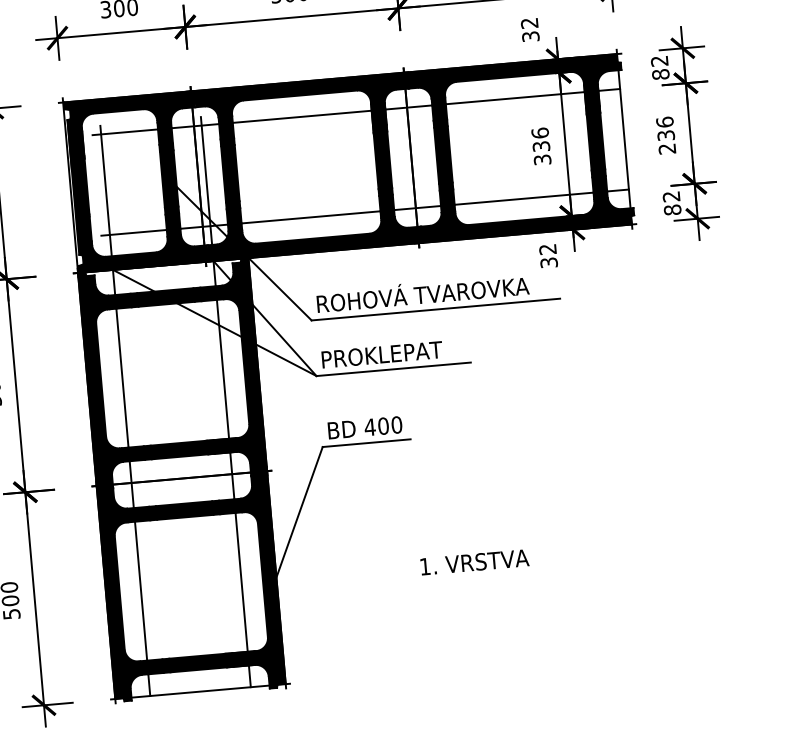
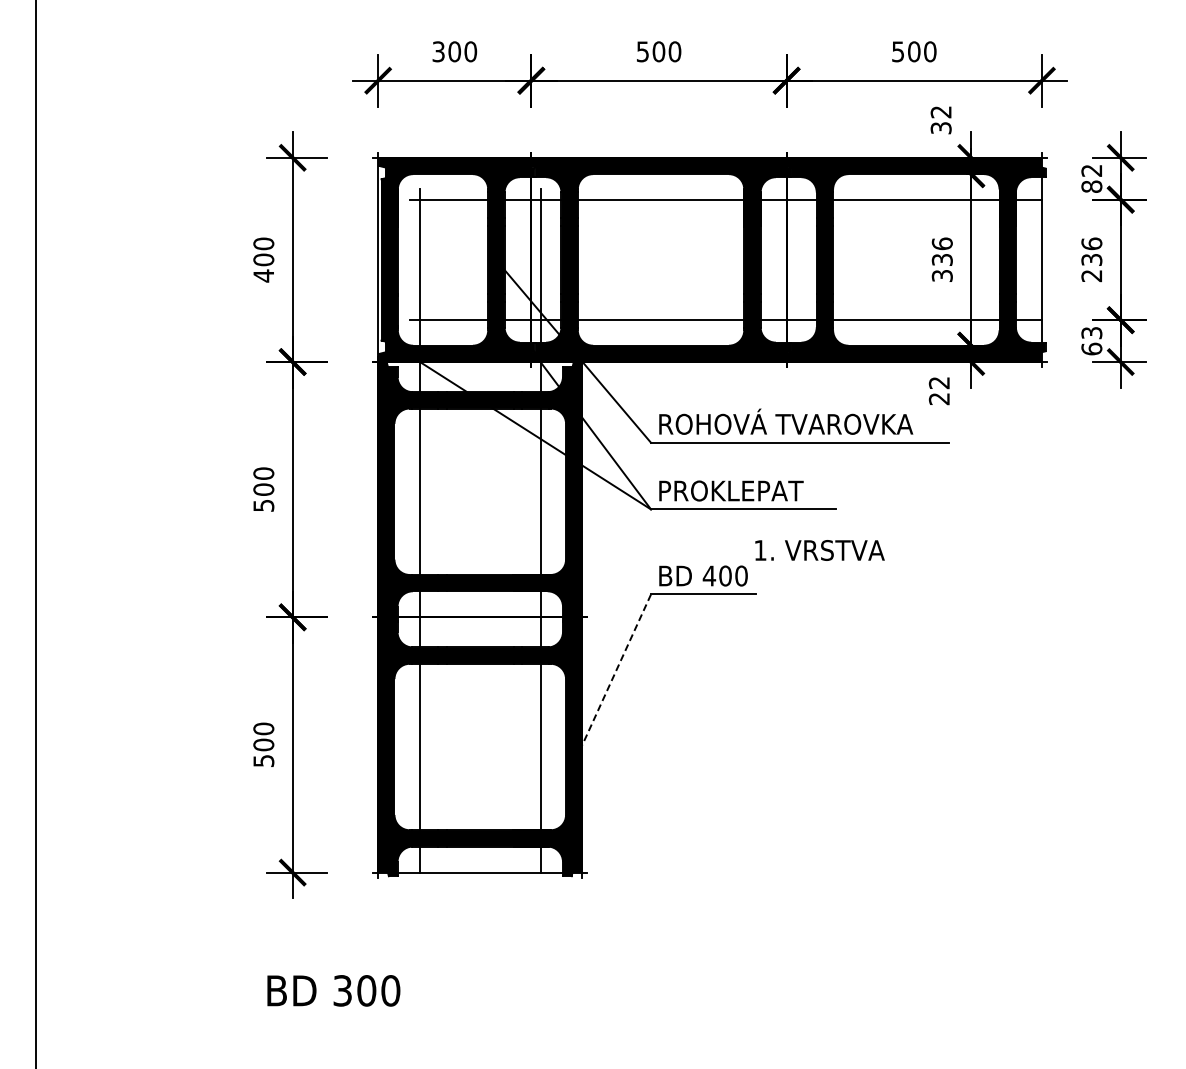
text: (671, 203) -> (1091, 341), 82 -> 63
text: (549, 263) -> (939, 399), 32 -> 22
line: (299, 512) -> (616, 669), solid -> dashed
text: (474, 562) -> (819, 550), moved

